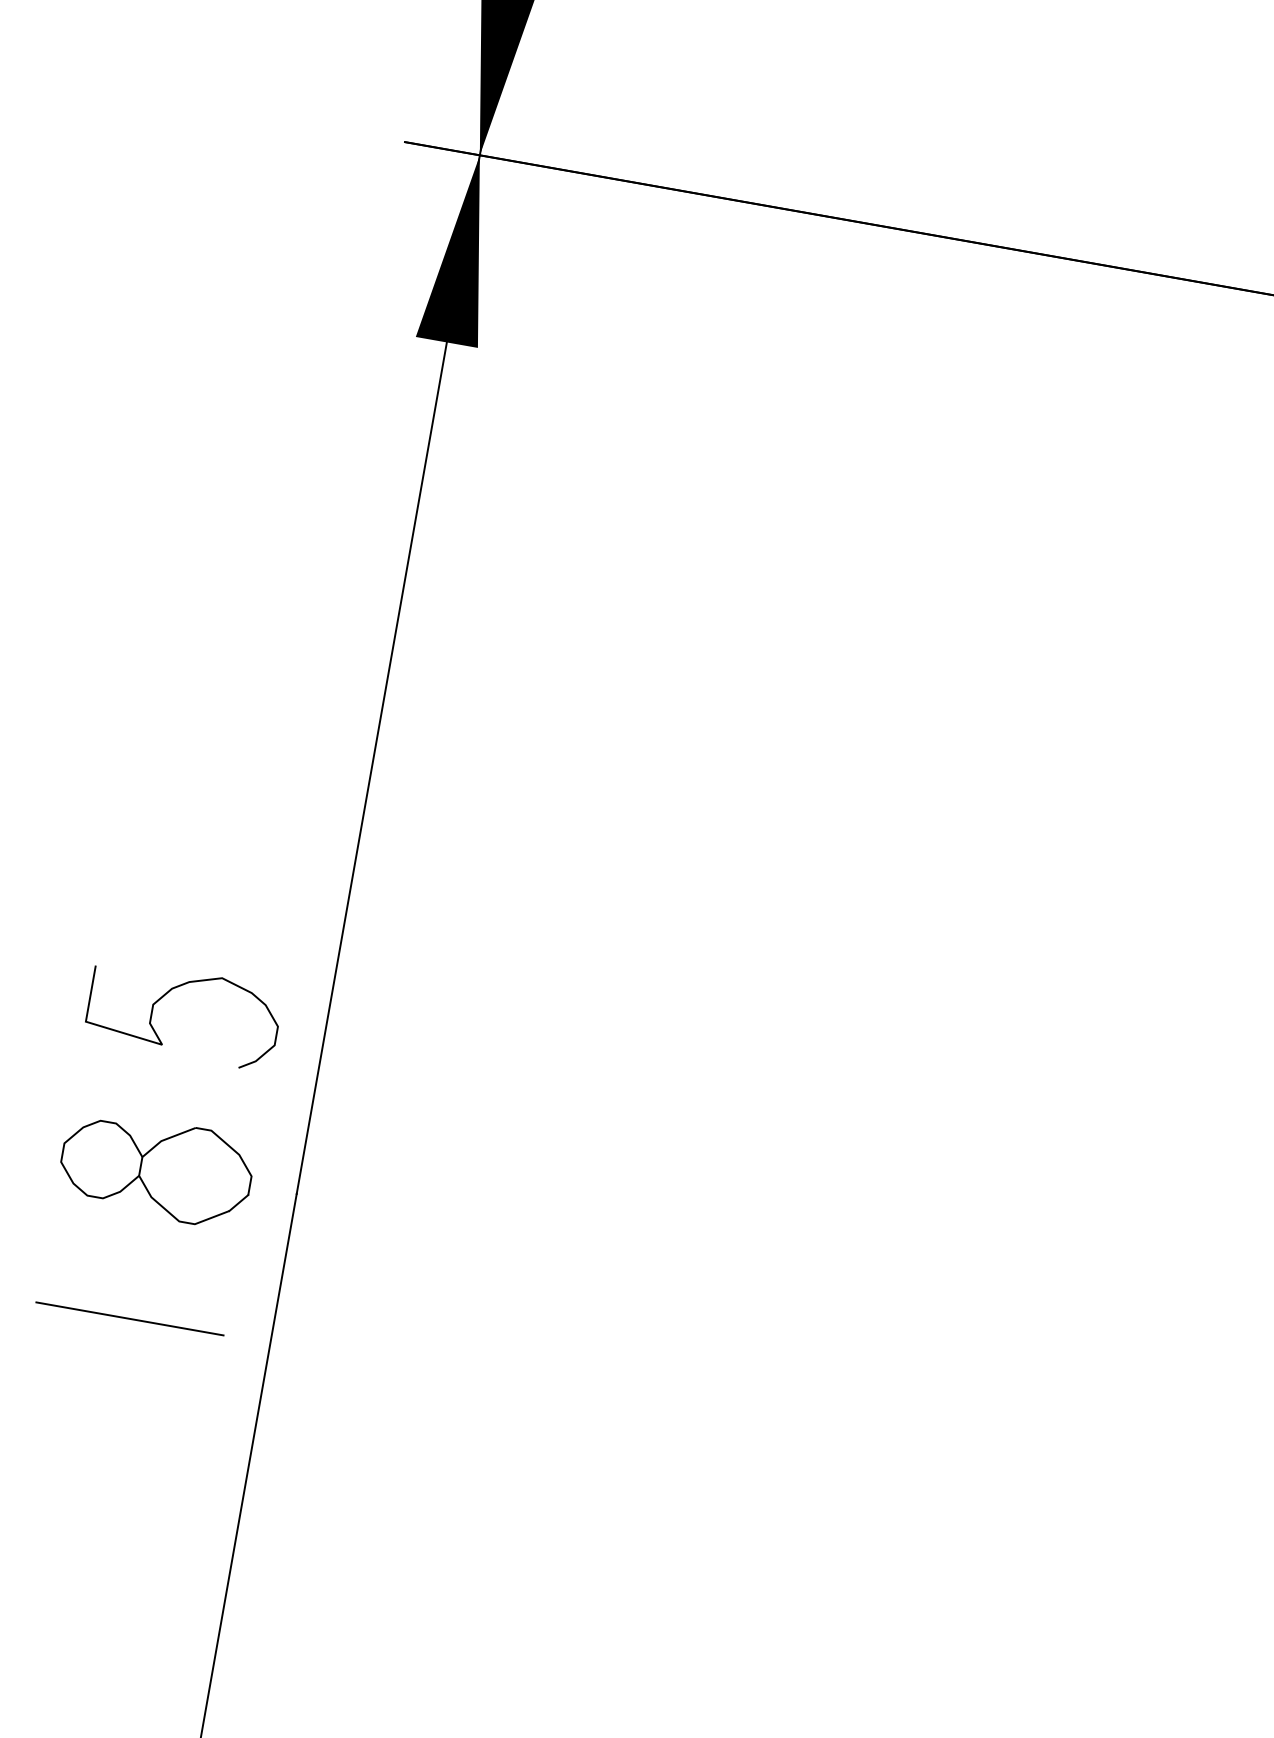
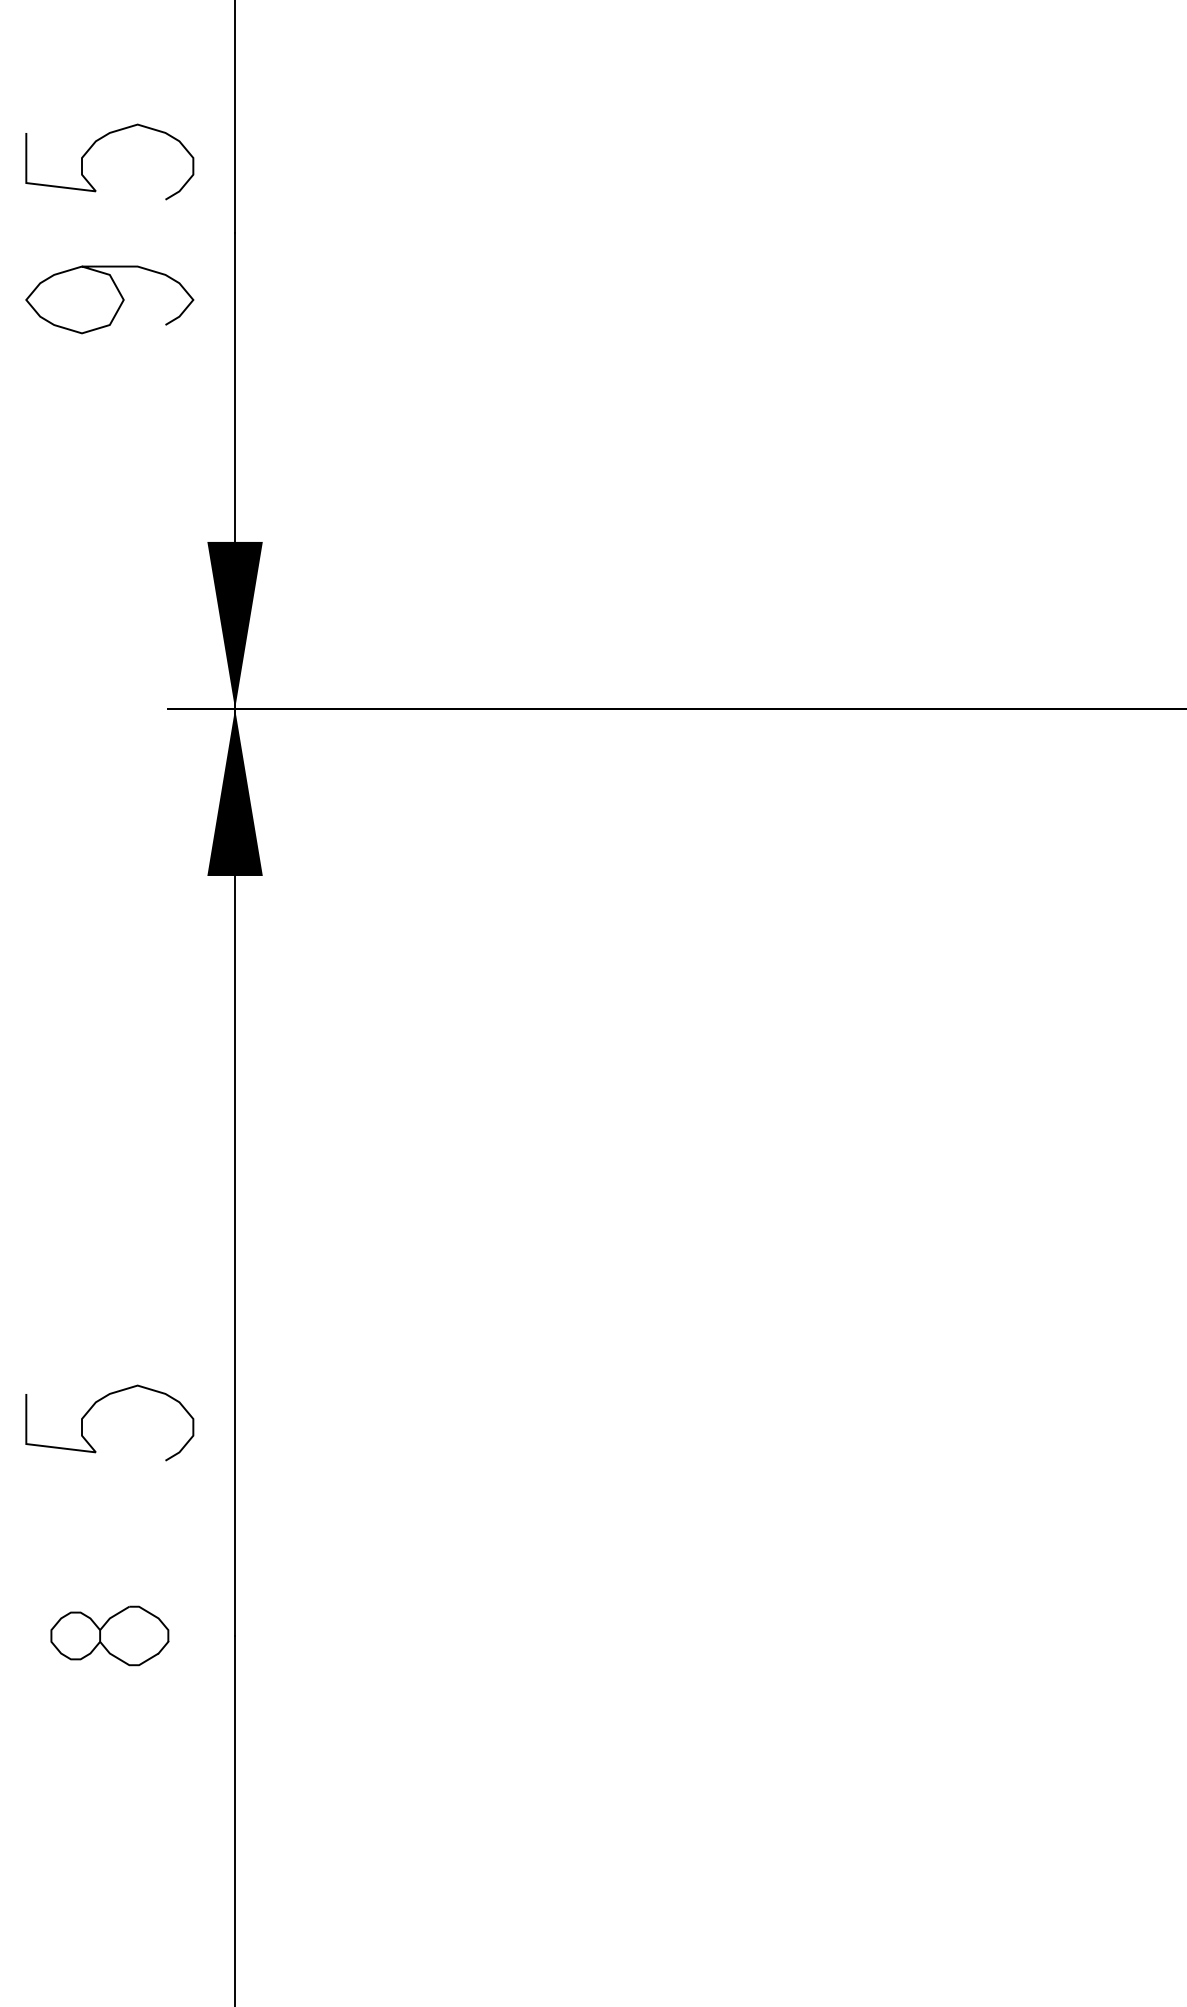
curve: (165, 995) -> (91, 1409), moved
part: (156, 1168) -> (109, 1635), size x0.7
line: (129, 1318) -> (109, 1769), removed

